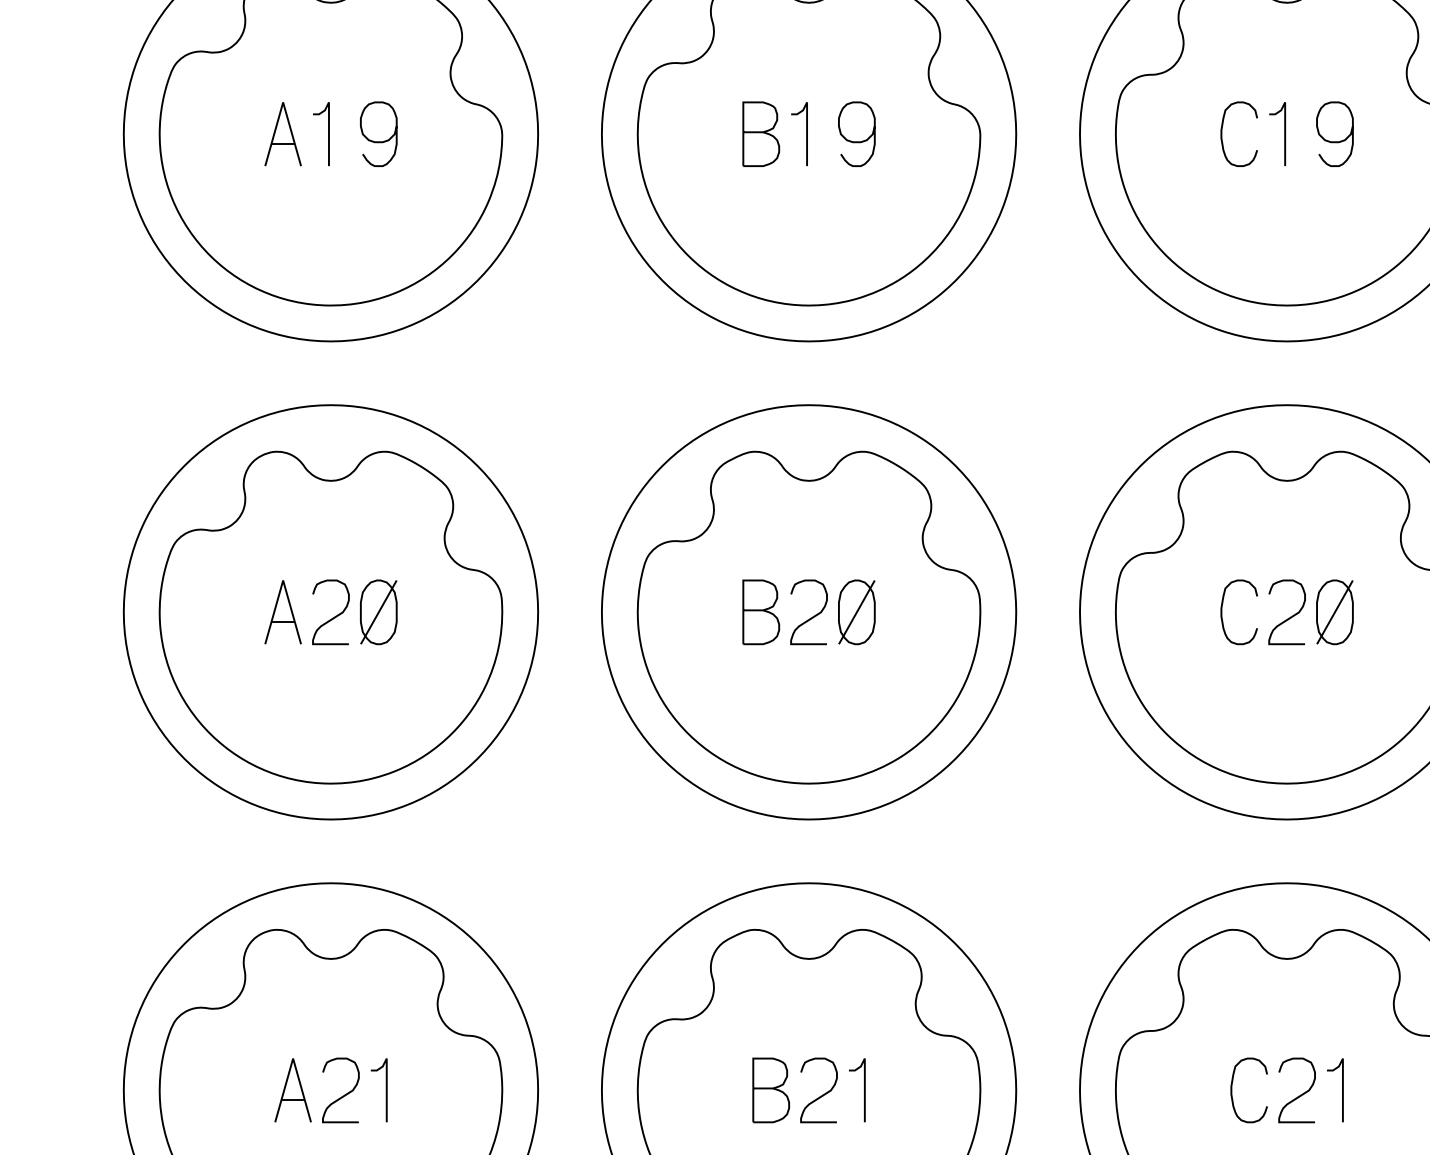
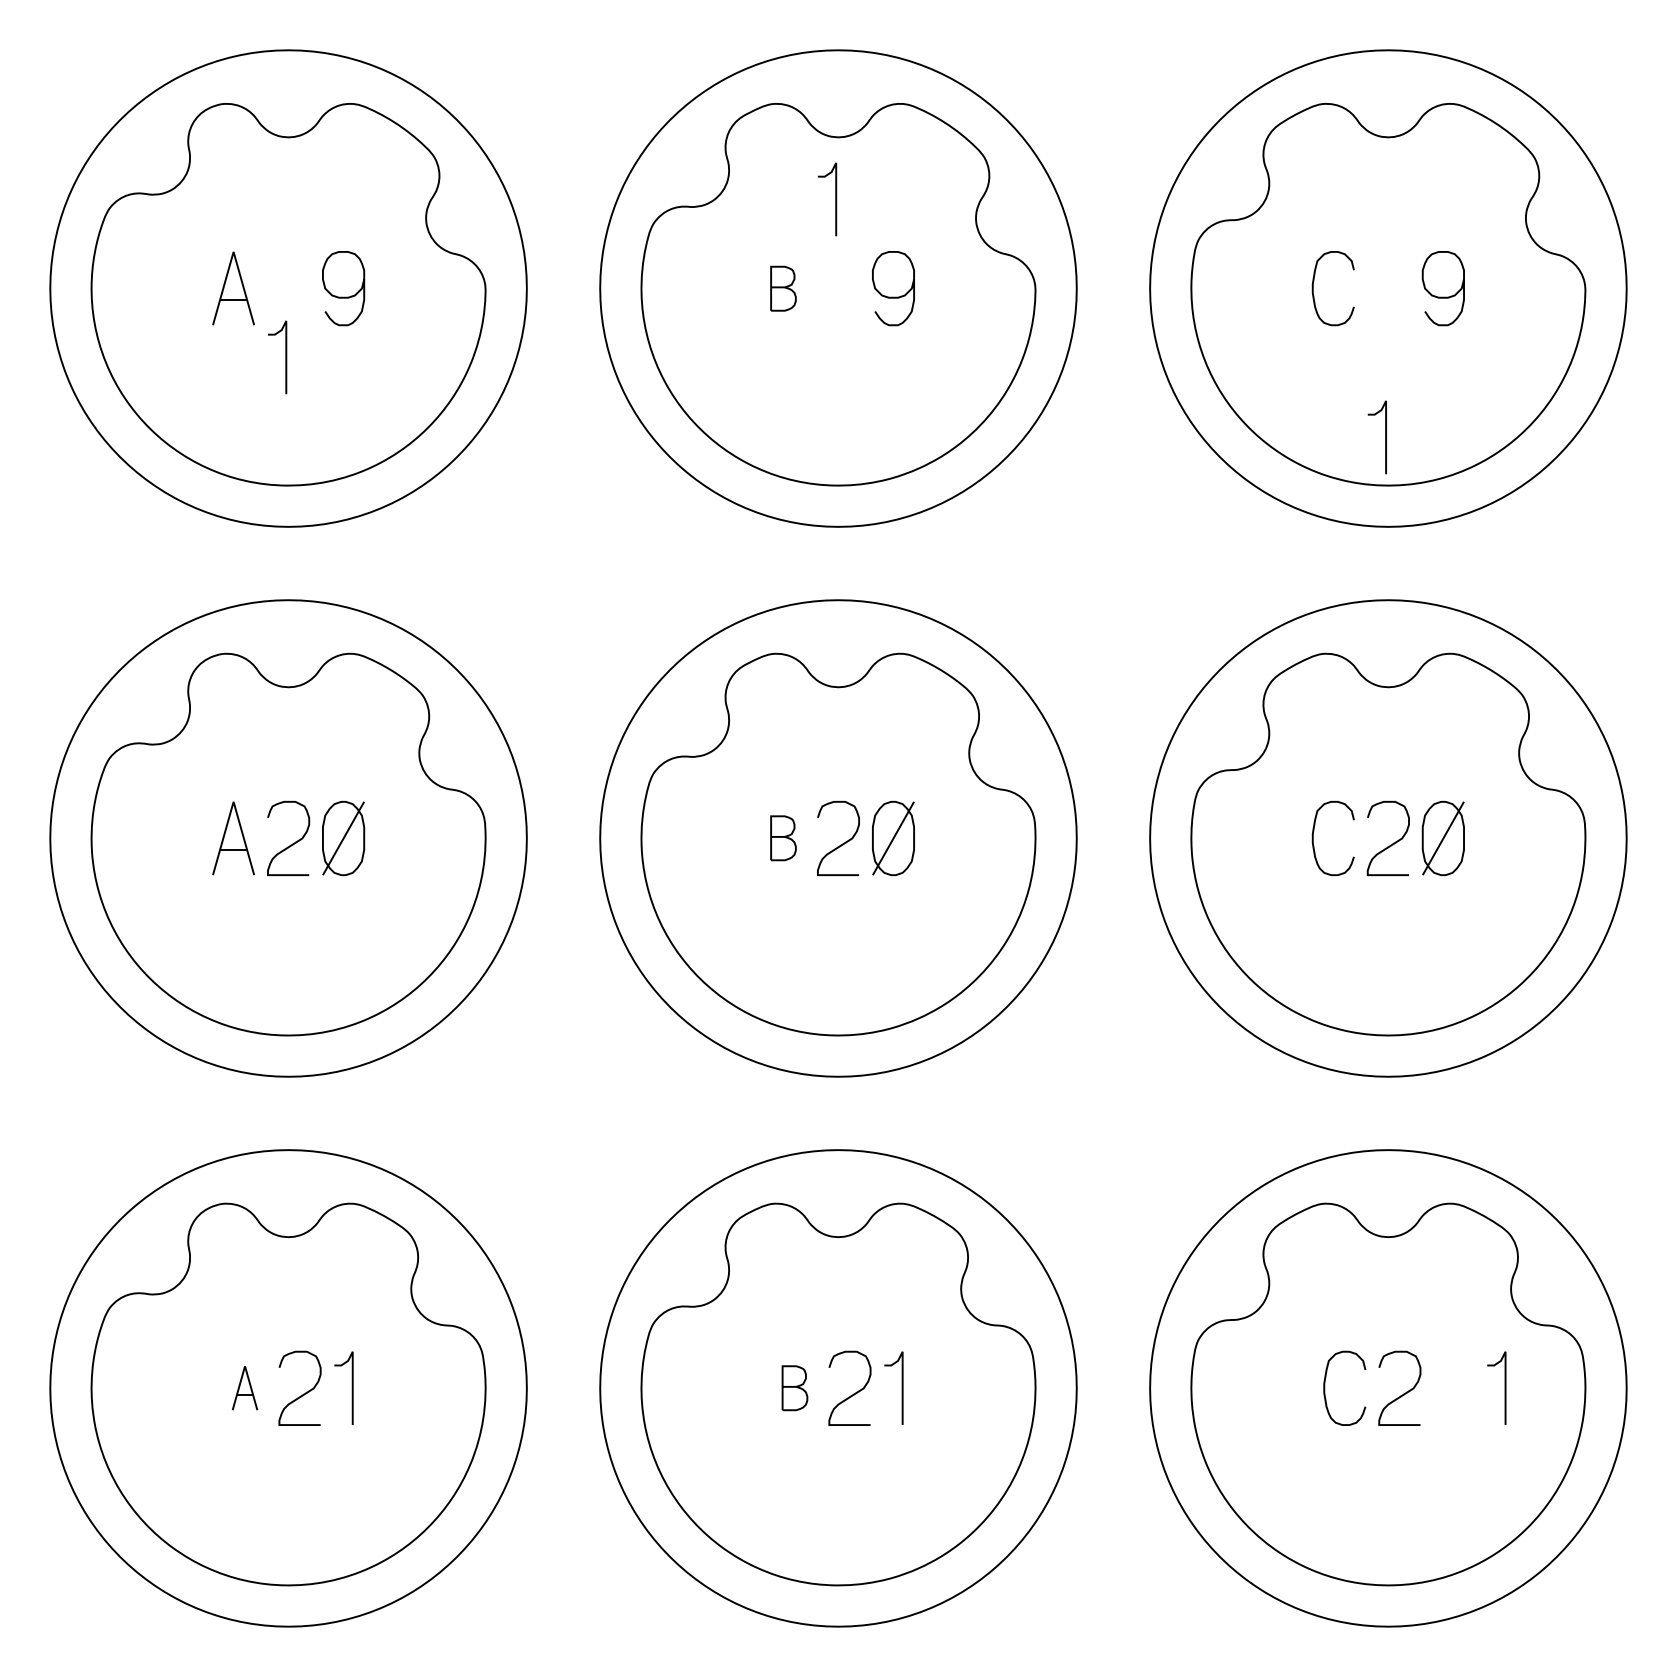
curve: (328, 134) -> (285, 357), moved
part: (761, 134) -> (783, 288), size x0.6
curve: (806, 134) -> (835, 199), moved
curve: (1284, 134) -> (1385, 437), moved
part: (761, 611) -> (783, 837), size x0.6
part: (292, 1089) -> (244, 1387), size x0.6
part: (770, 1089) -> (794, 1387), size x0.6
curve: (1342, 1089) -> (1504, 1387), moved

